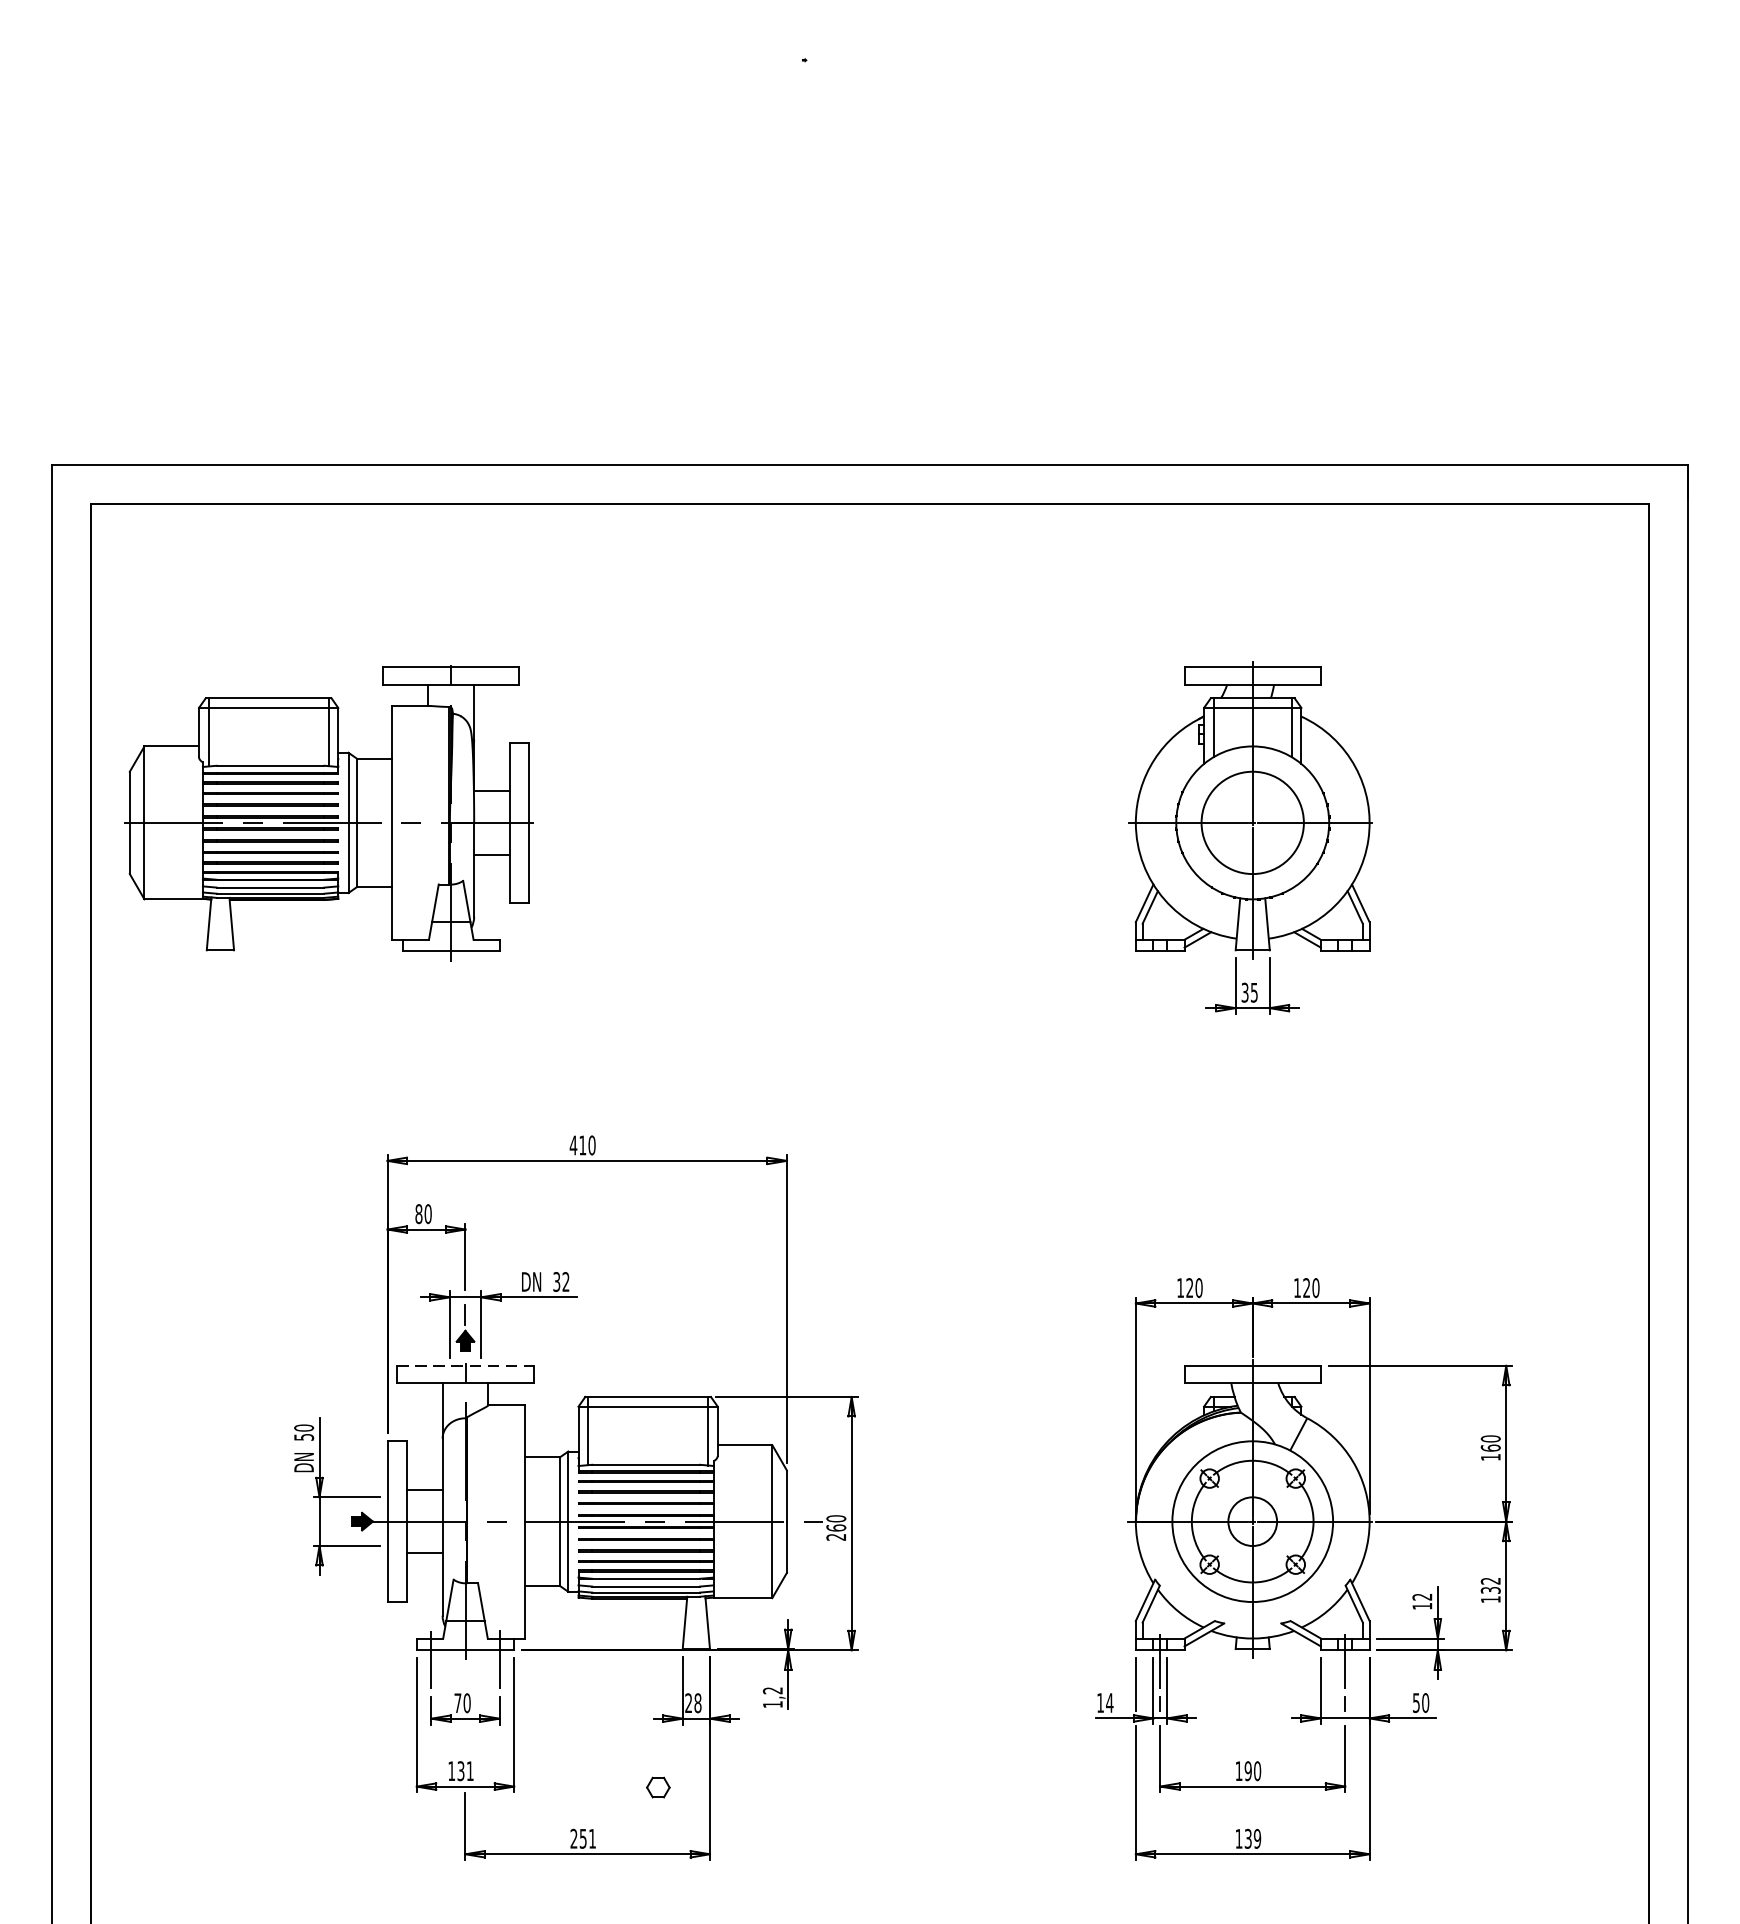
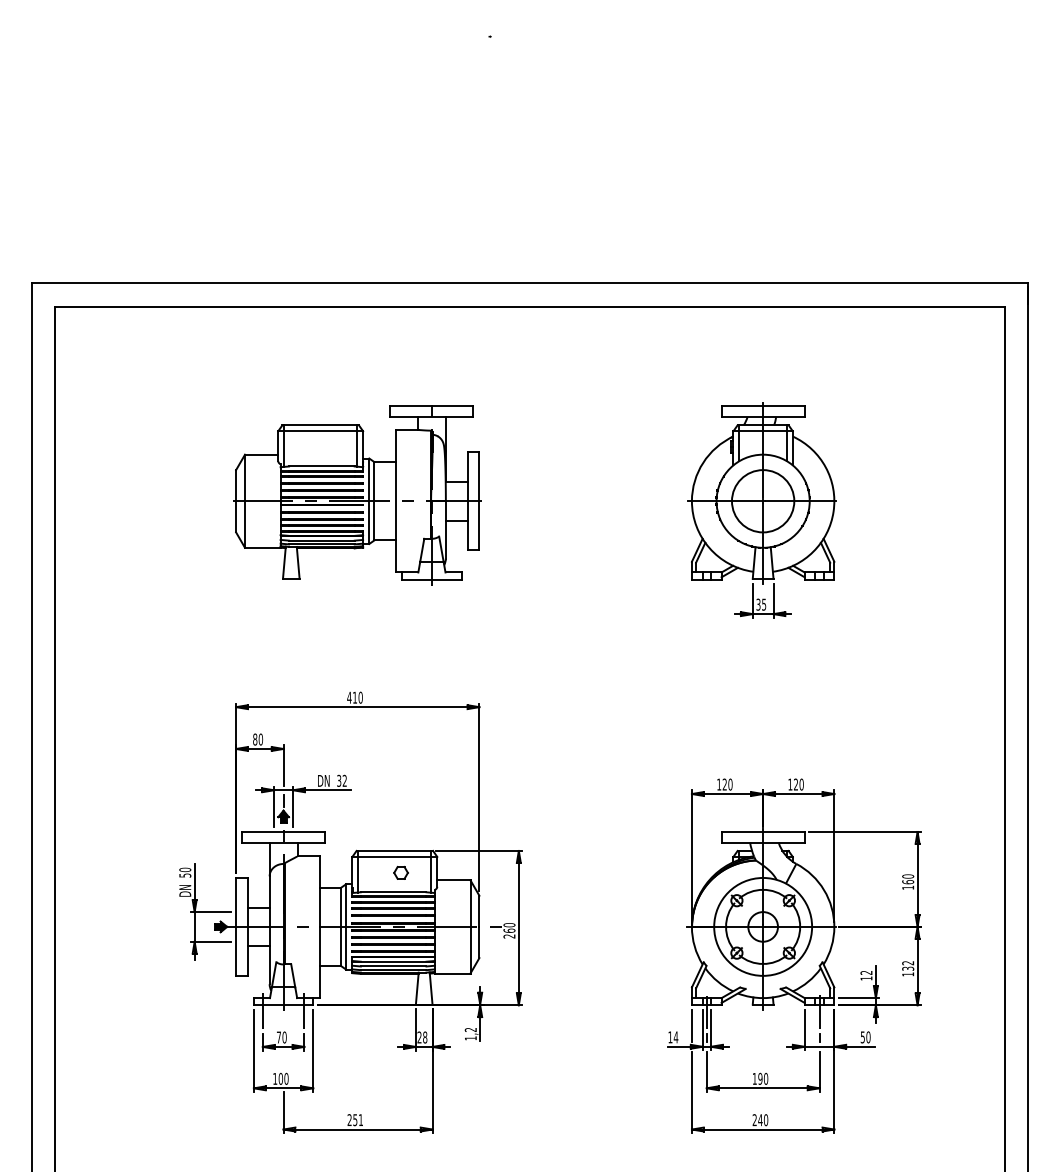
part: (329, 813) -> (357, 495), moved
line: (465, 1365) -> (283, 831), dashed -> solid
text: (465, 1770) -> (283, 1078), 131 -> 100
part: (657, 1786) -> (400, 872), moved
text: (1246, 1839) -> (759, 1120), 139 -> 240

